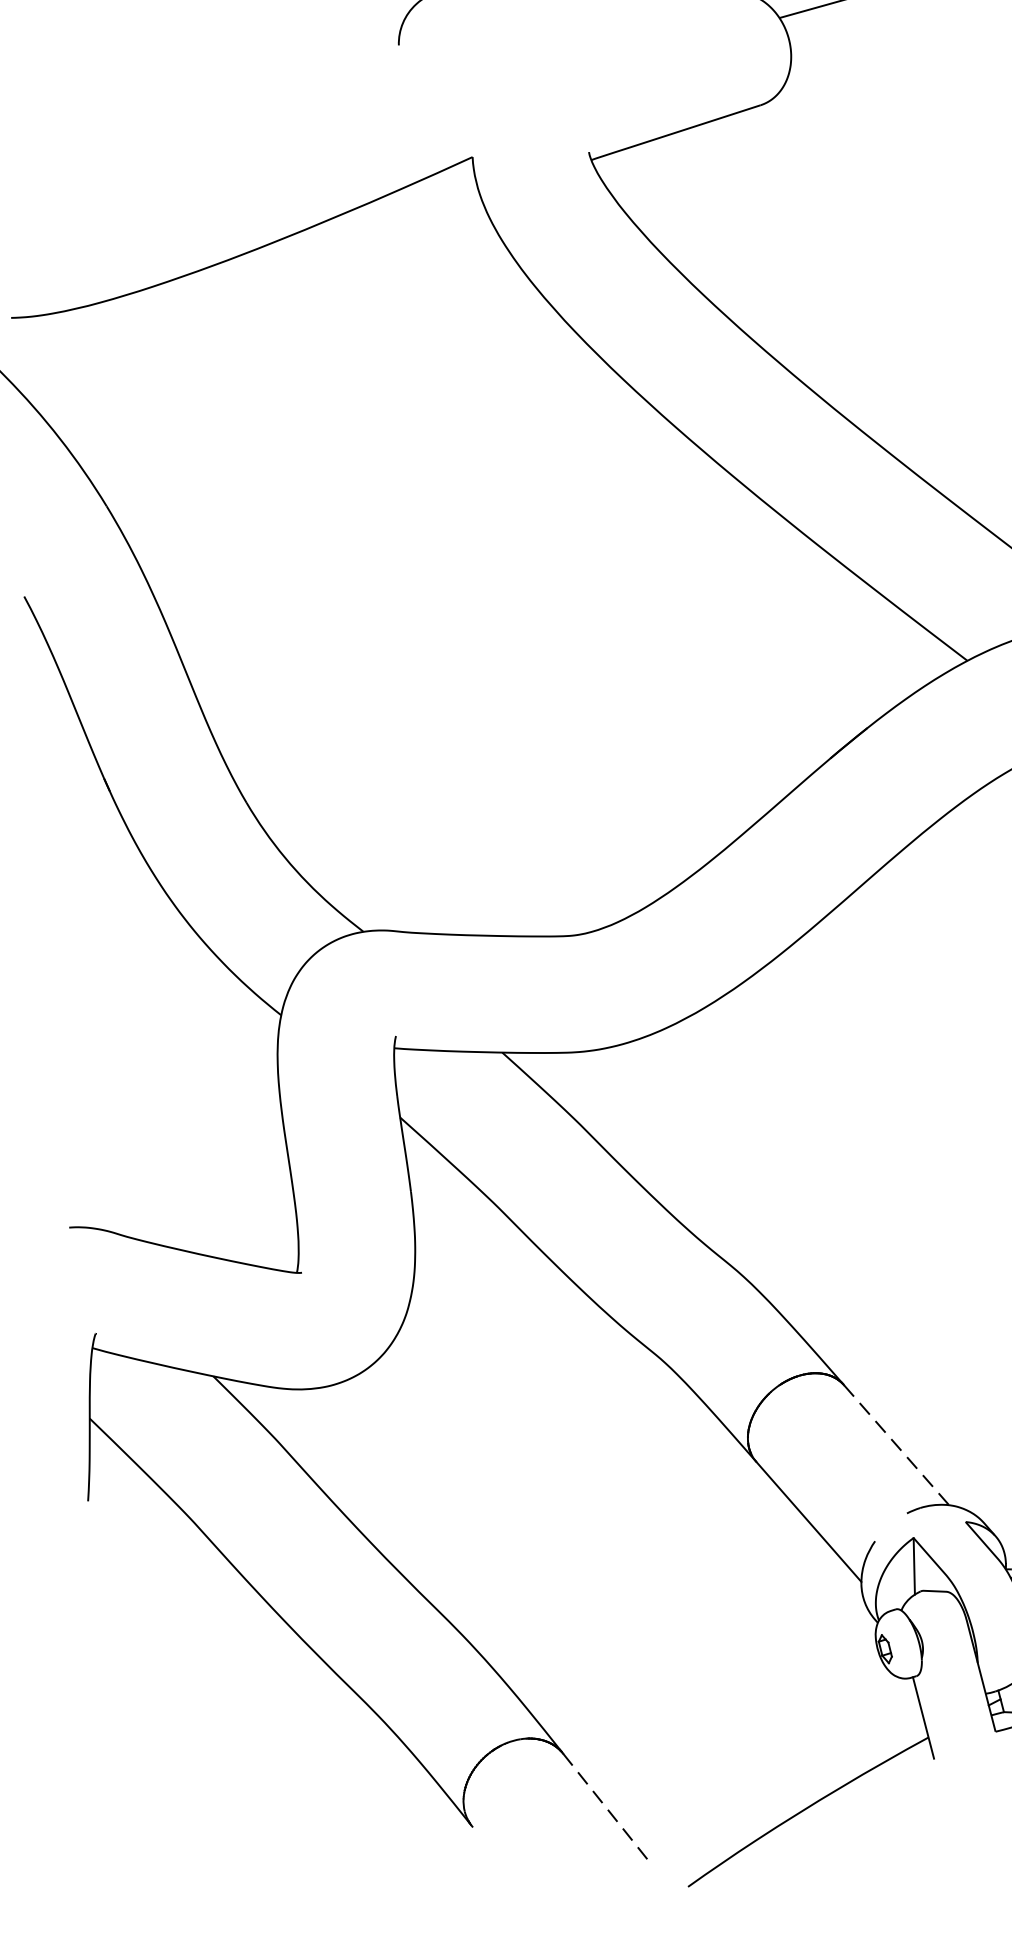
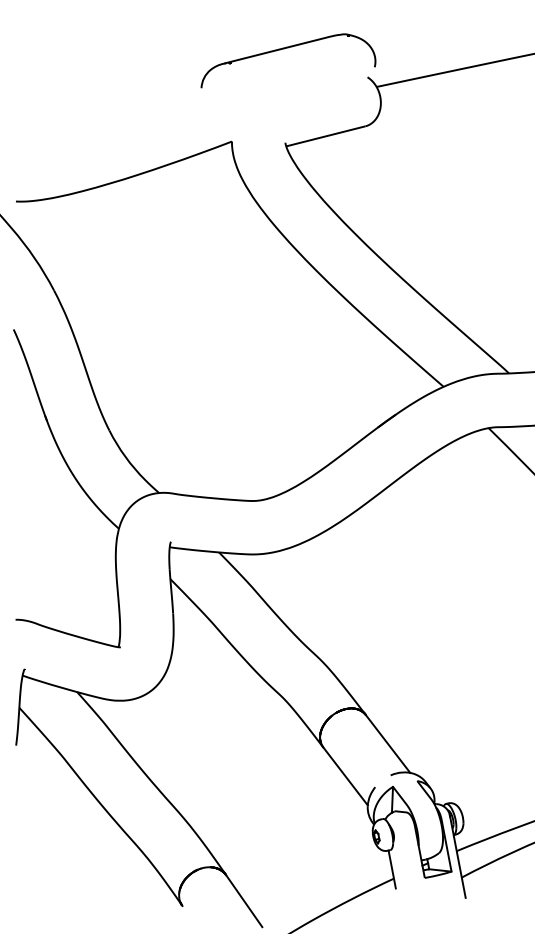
line: (895, 1444) -> (387, 743), dashed -> solid
line: (606, 1808) -> (244, 901), dashed -> solid

